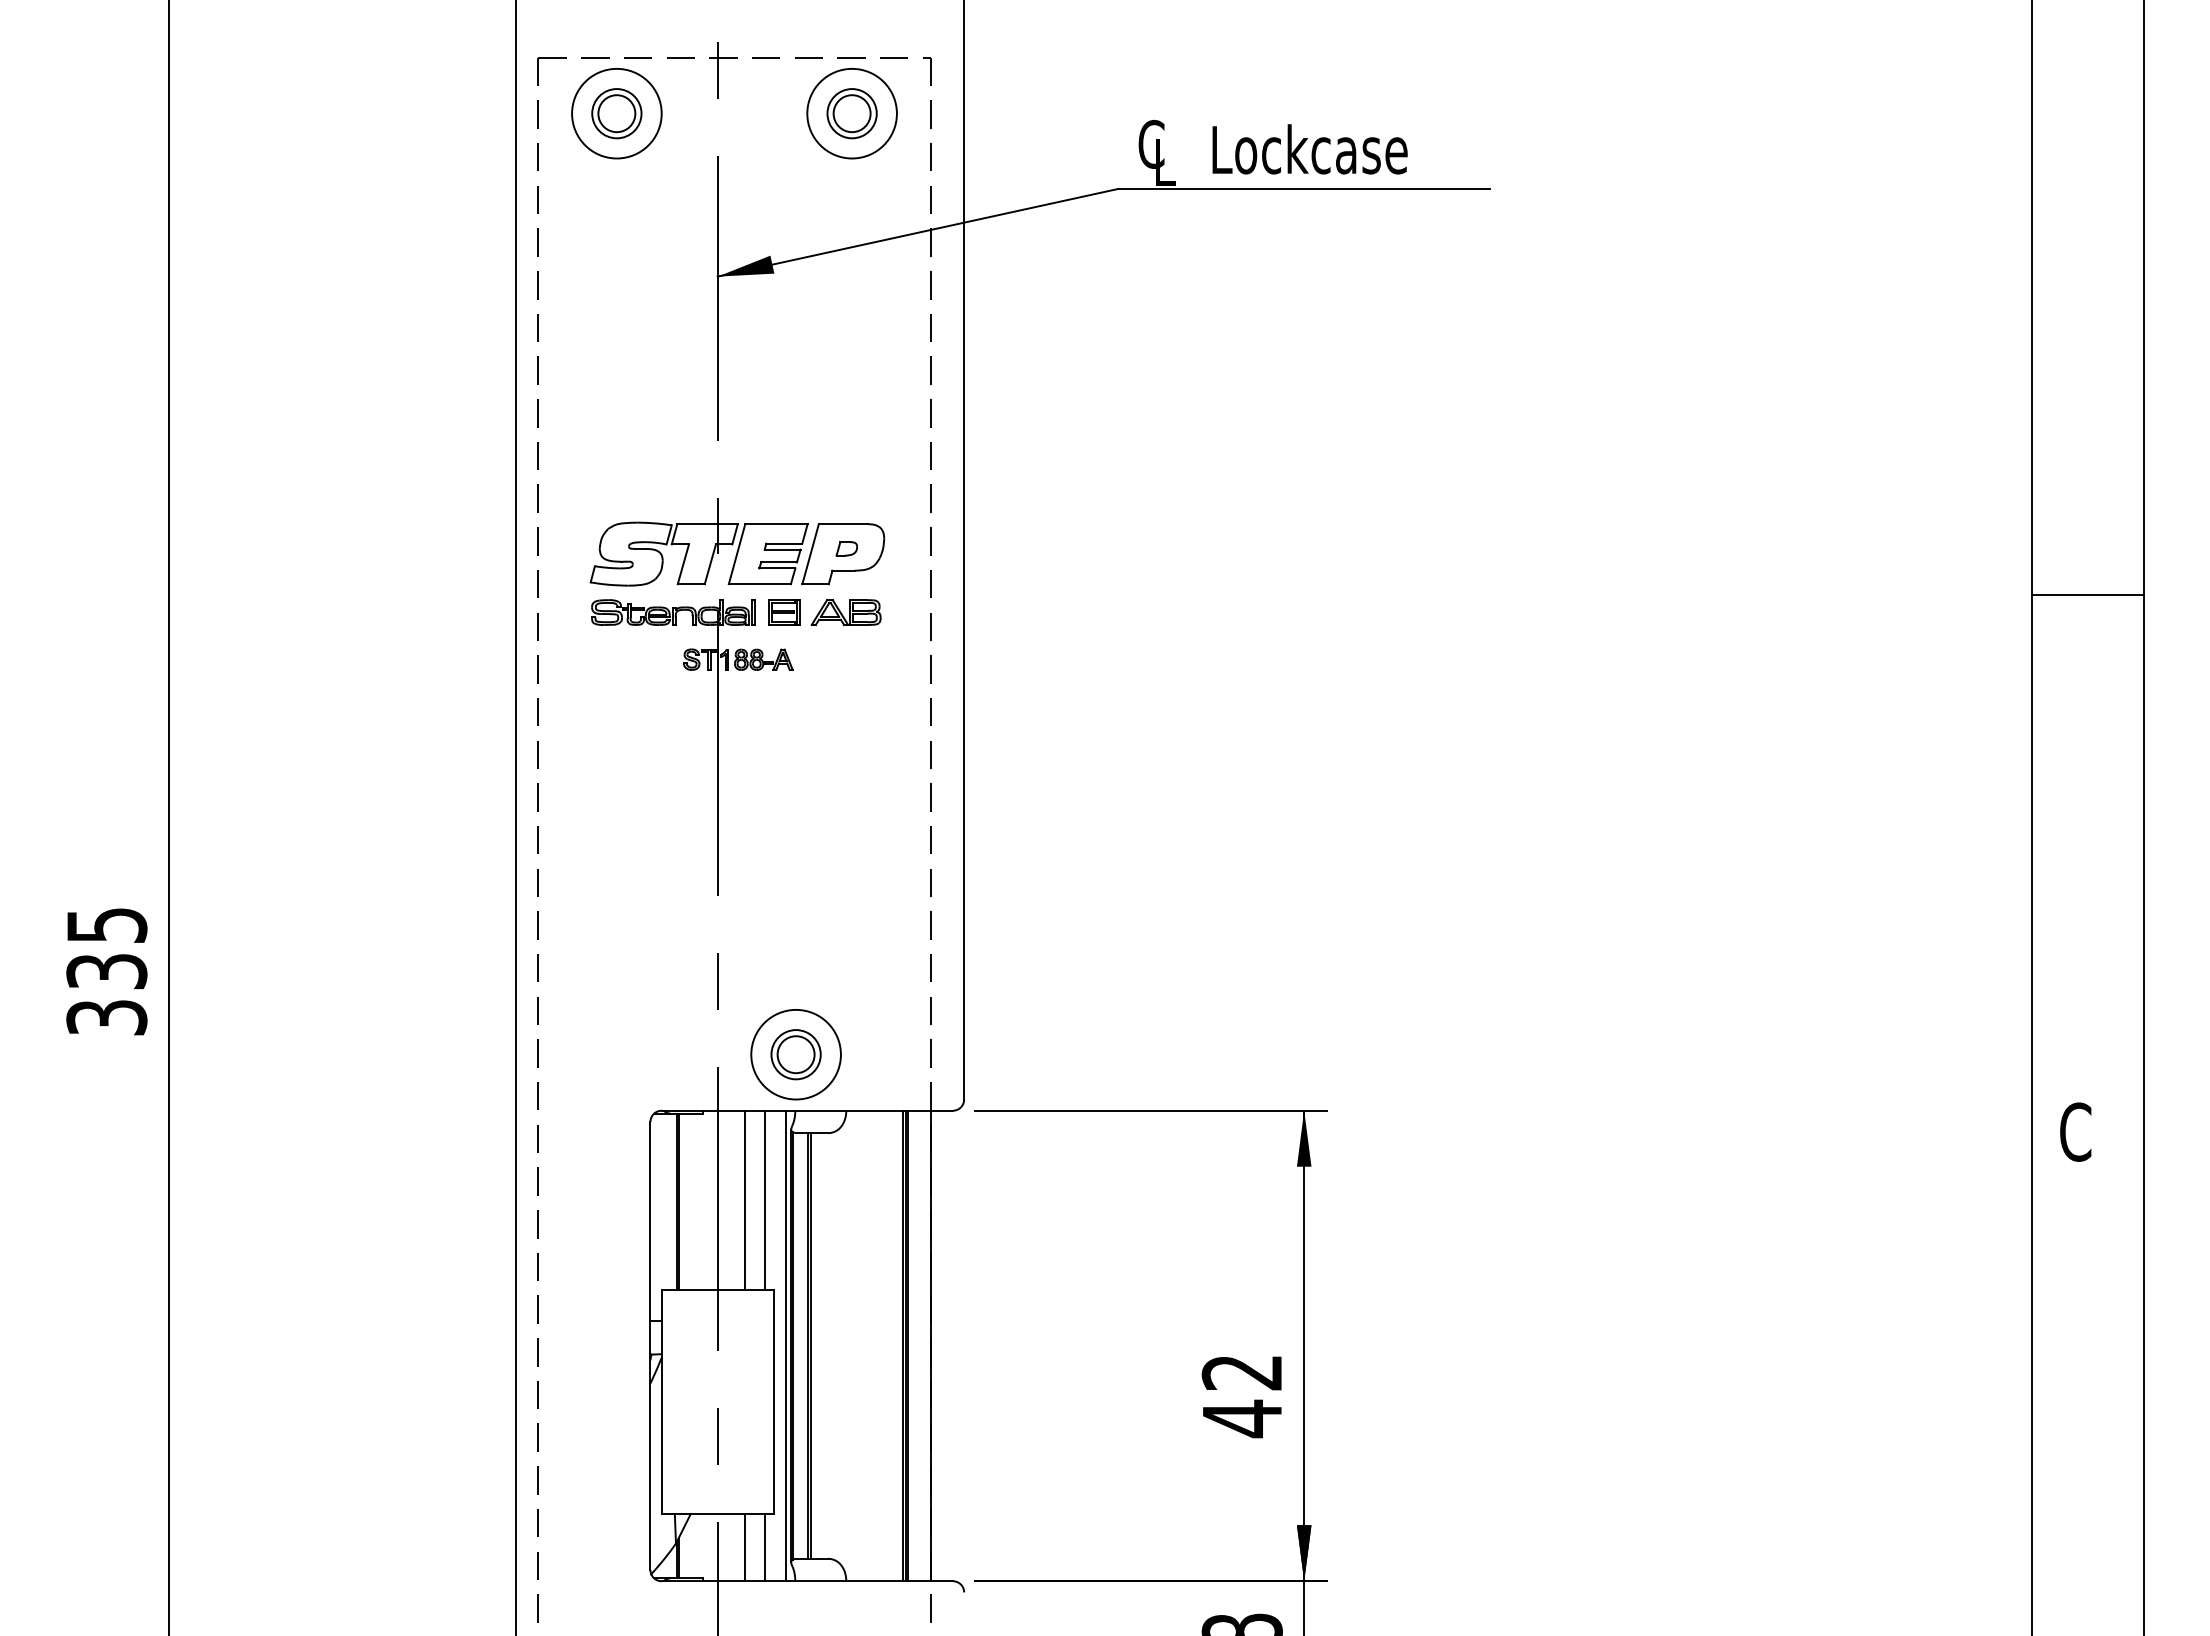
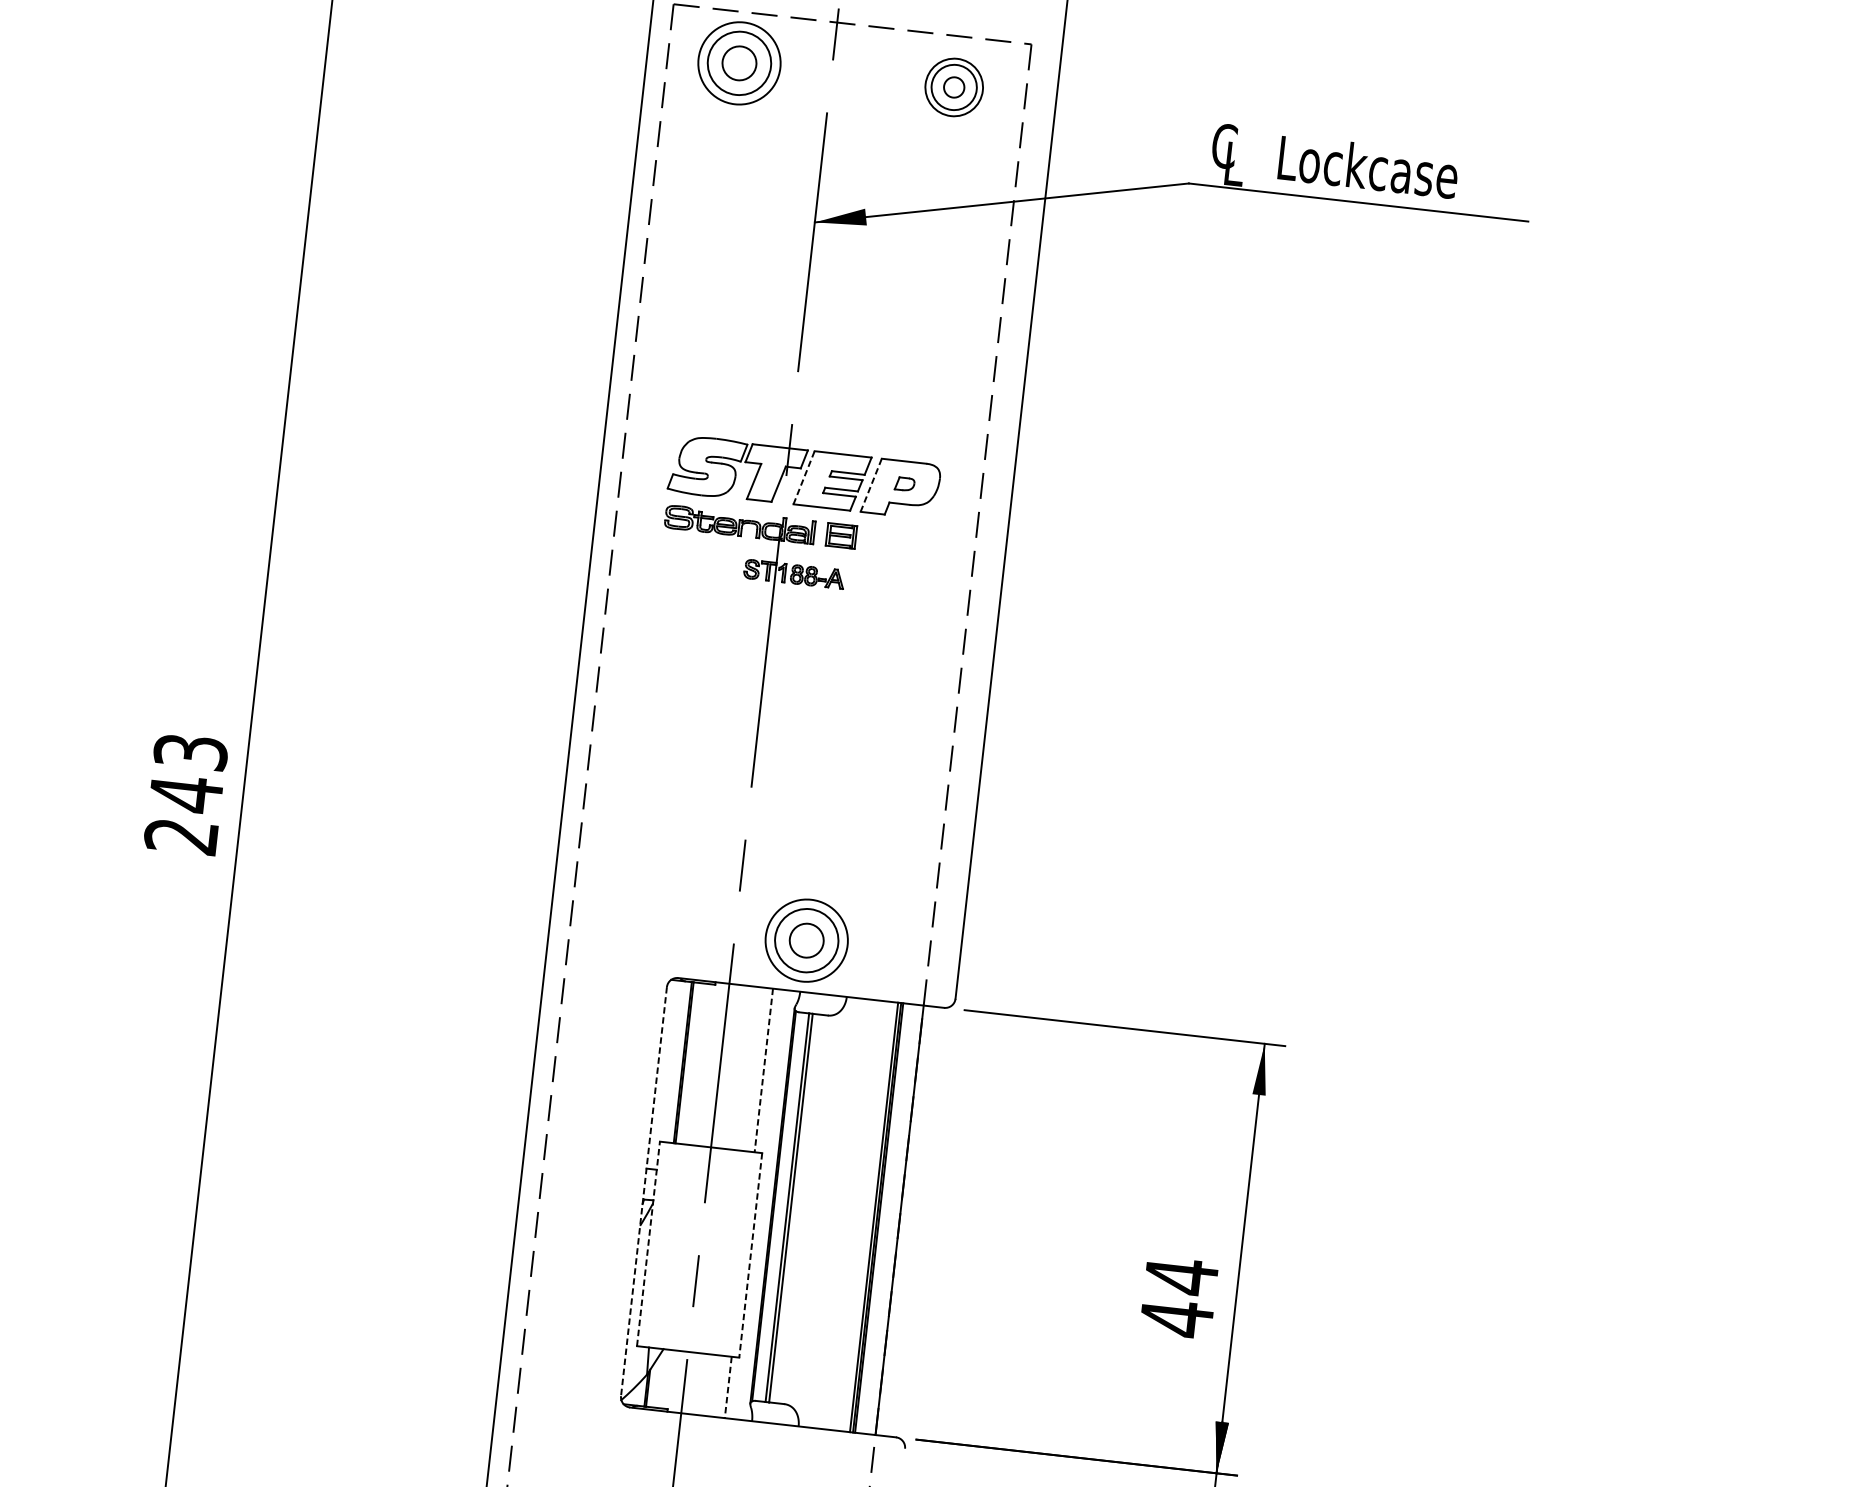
circle: (616, 113) -> (739, 63), size x1.4
circle: (851, 113) -> (953, 87), size x0.6
circle: (851, 113) -> (953, 87), size x0.7
line: (737, 553) -> (804, 477), solid -> dashed
line: (810, 553) -> (871, 484), solid -> dashed
part: (845, 612) -> (897, 542), removed
text: (106, 971) -> (185, 794), 335 -> 243
circle: (795, 1054) -> (806, 940), size x1.4
line: (745, 1199) -> (745, 1067), removed
line: (765, 1200) -> (763, 1070), solid -> dashed
line: (785, 1345) -> (767, 1205), removed
line: (650, 1346) -> (643, 1192), solid -> dashed
text: (1241, 1372) -> (1180, 1276), 42 -> 44
line: (661, 1401) -> (648, 1243), solid -> dashed
line: (773, 1402) -> (750, 1255), solid -> dashed
line: (745, 1547) -> (710, 1385), removed
line: (765, 1547) -> (728, 1387), solid -> dashed

